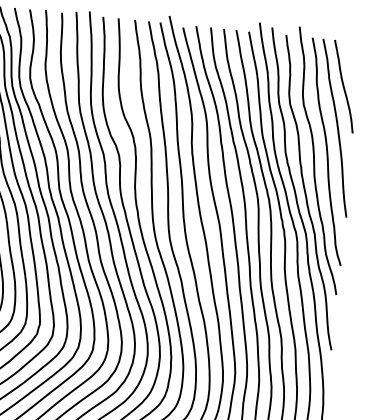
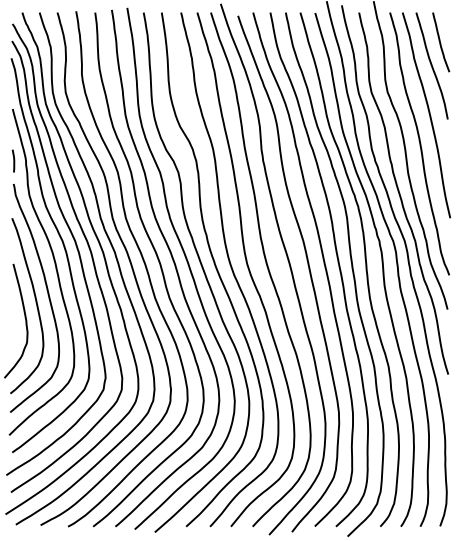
curve: (352, 67) -> (440, 42), added

